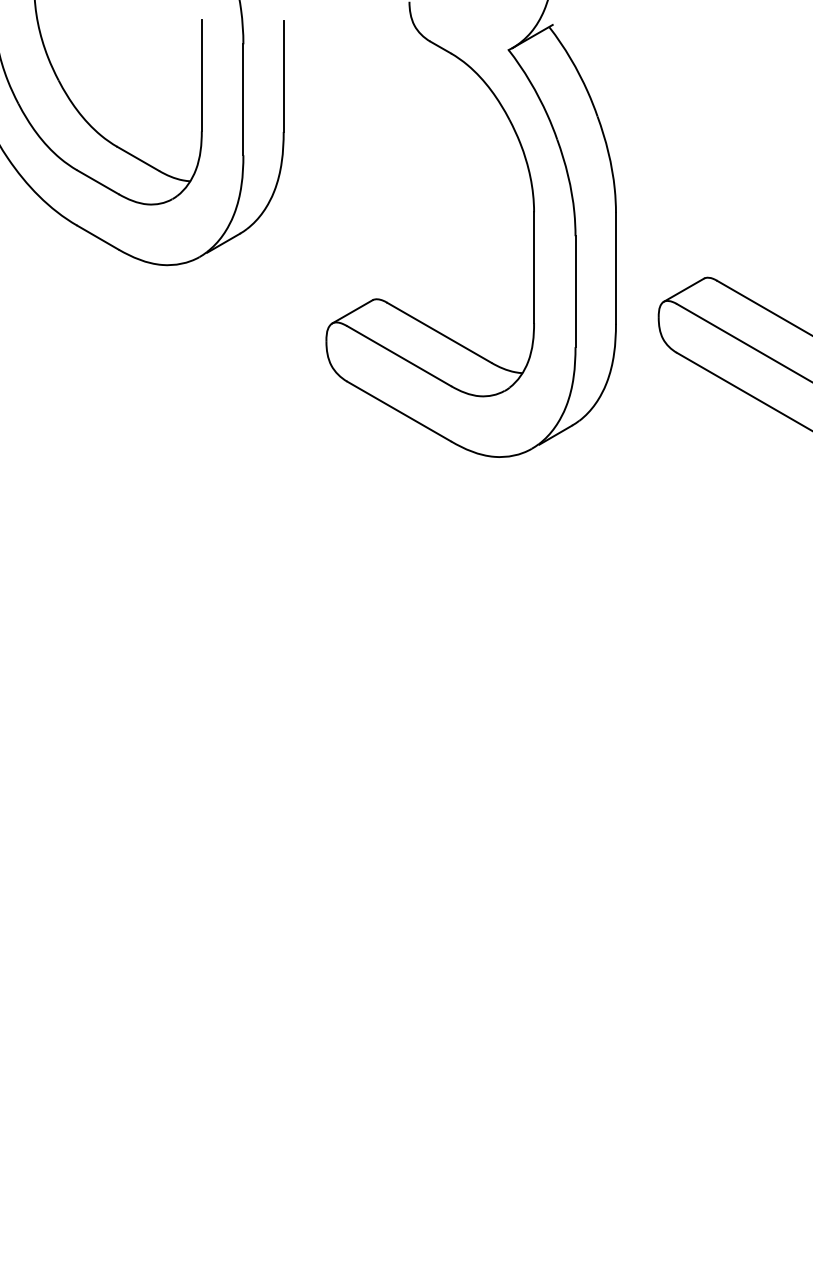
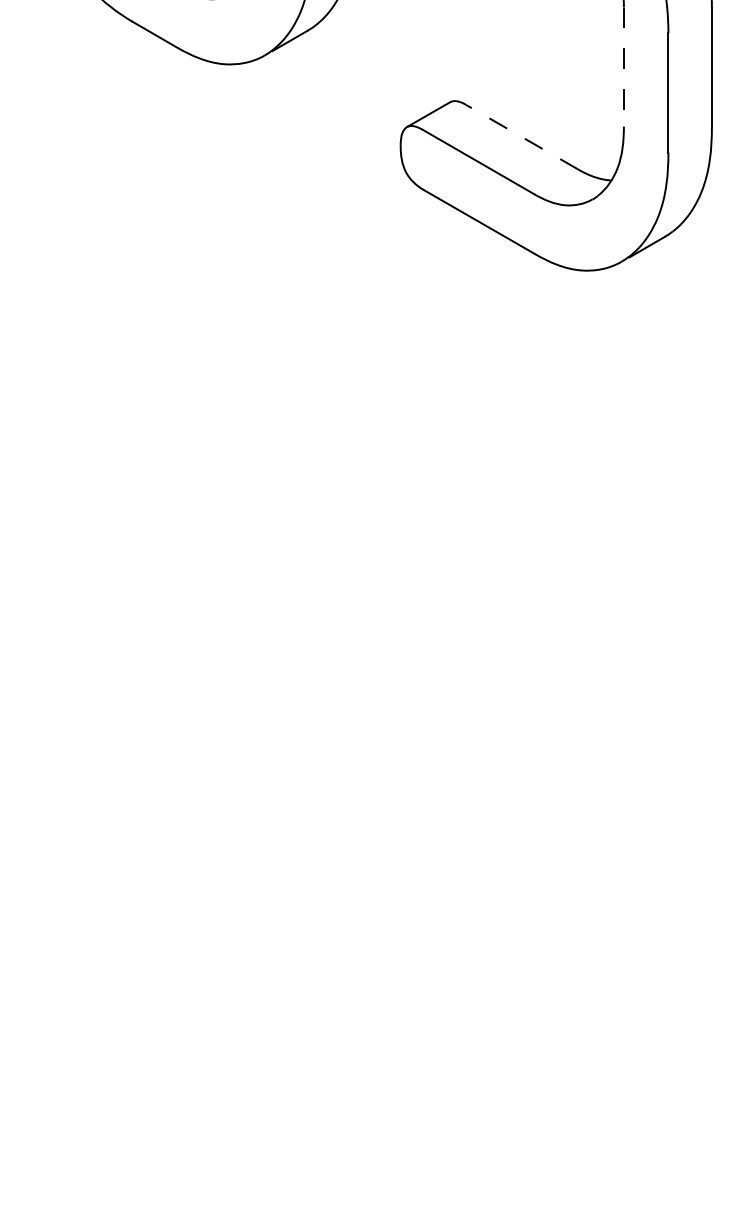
line: (534, 268) -> (624, 68), solid -> dashed
line: (439, 332) -> (522, 136), solid -> dashed

